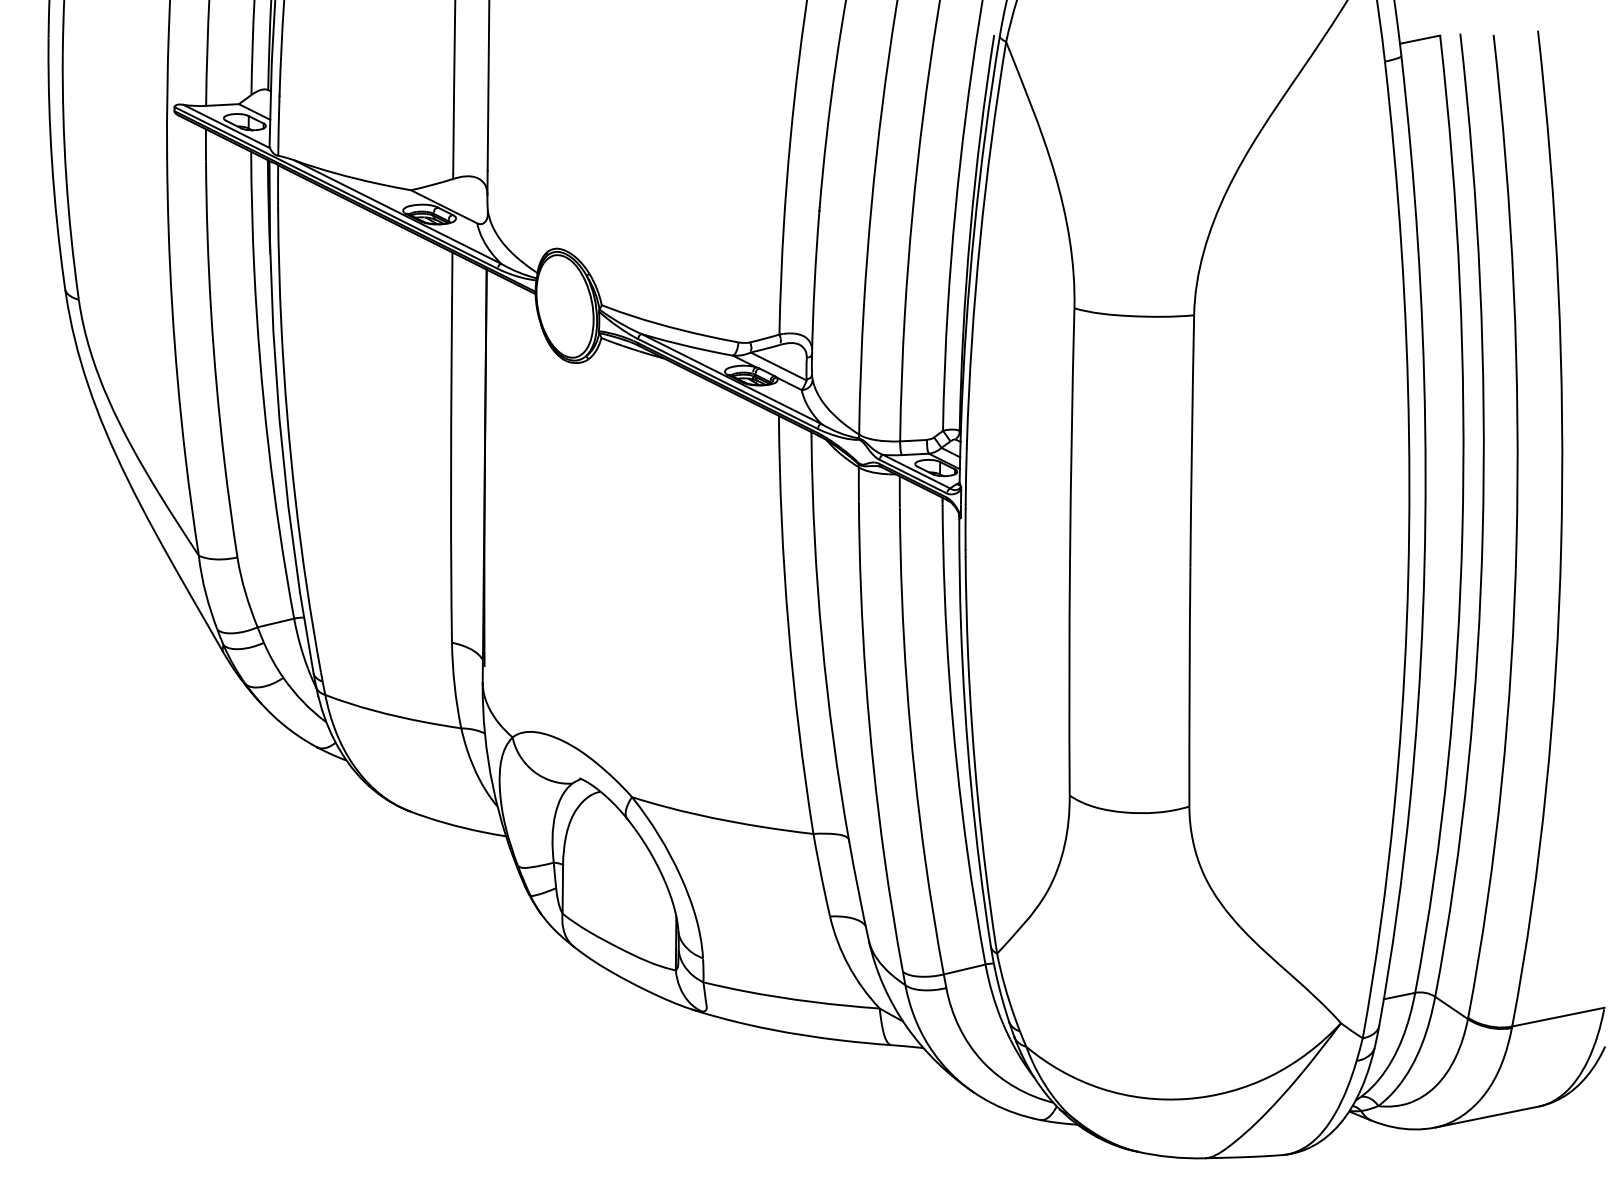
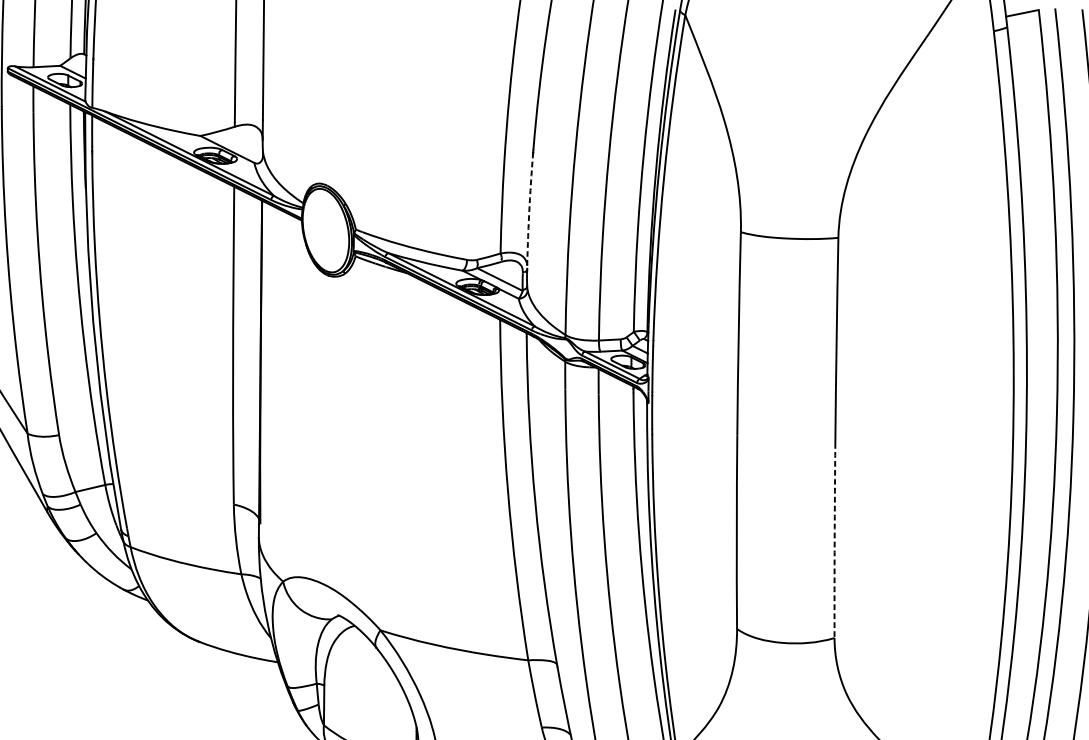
arc: (814, 285) -> (529, 213), solid -> dashed
arc: (1189, 686) -> (834, 540), solid -> dashed

